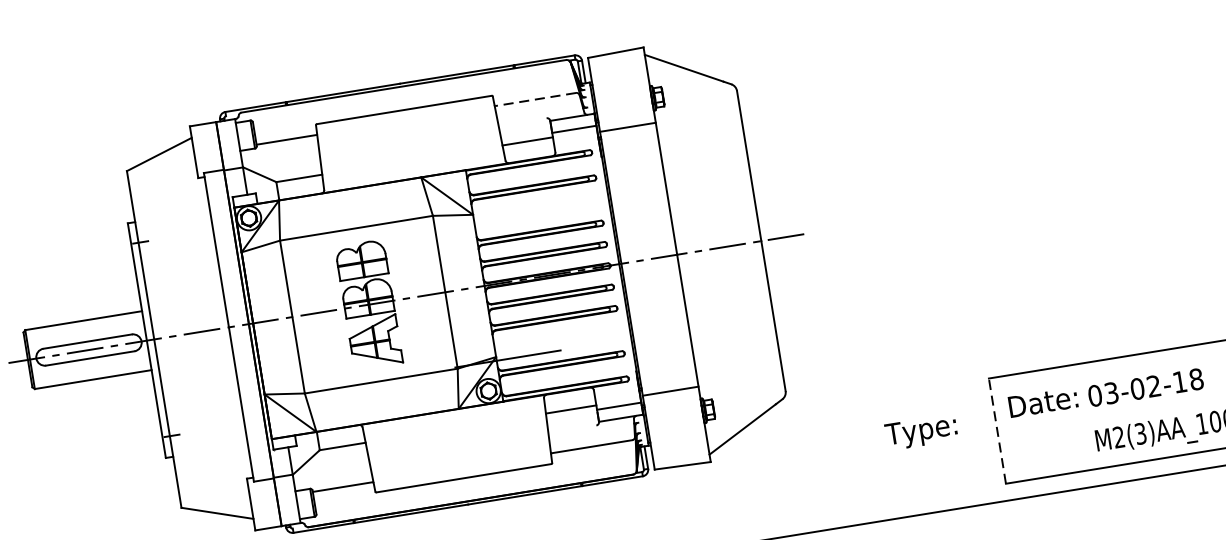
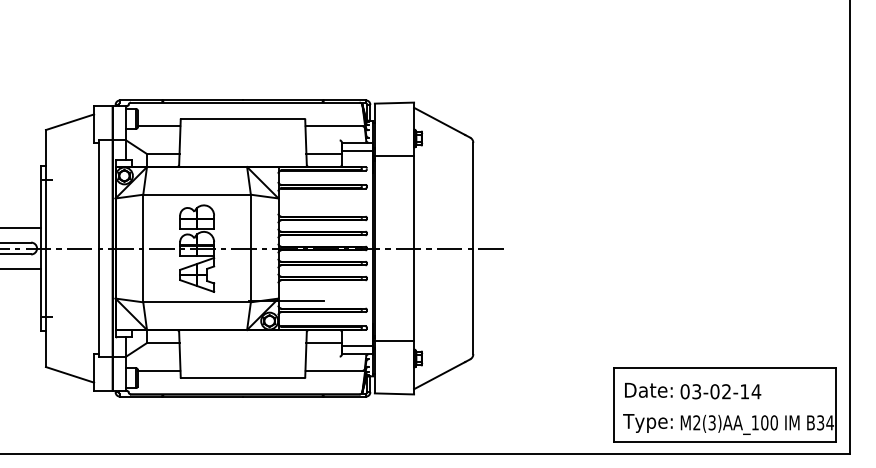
line: (534, 99) -> (333, 126), dashed -> solid
text: (1196, 379) -> (756, 391), 03-02-18 -> 03-02-14
line: (997, 430) -> (614, 404), dashed -> solid
text: (920, 432) -> (647, 423), moved

